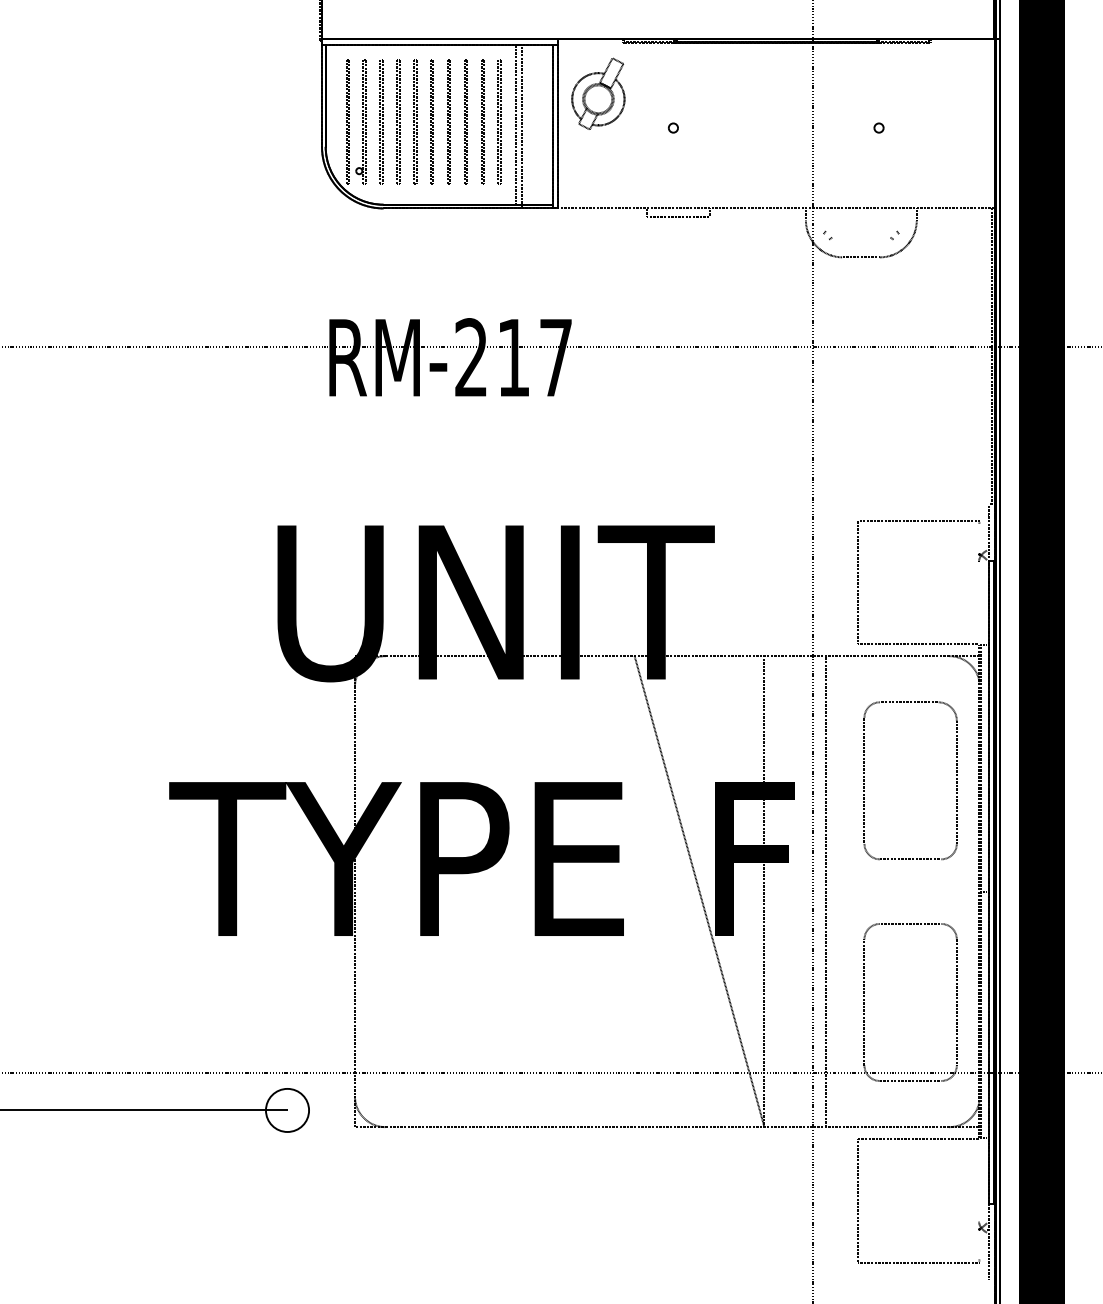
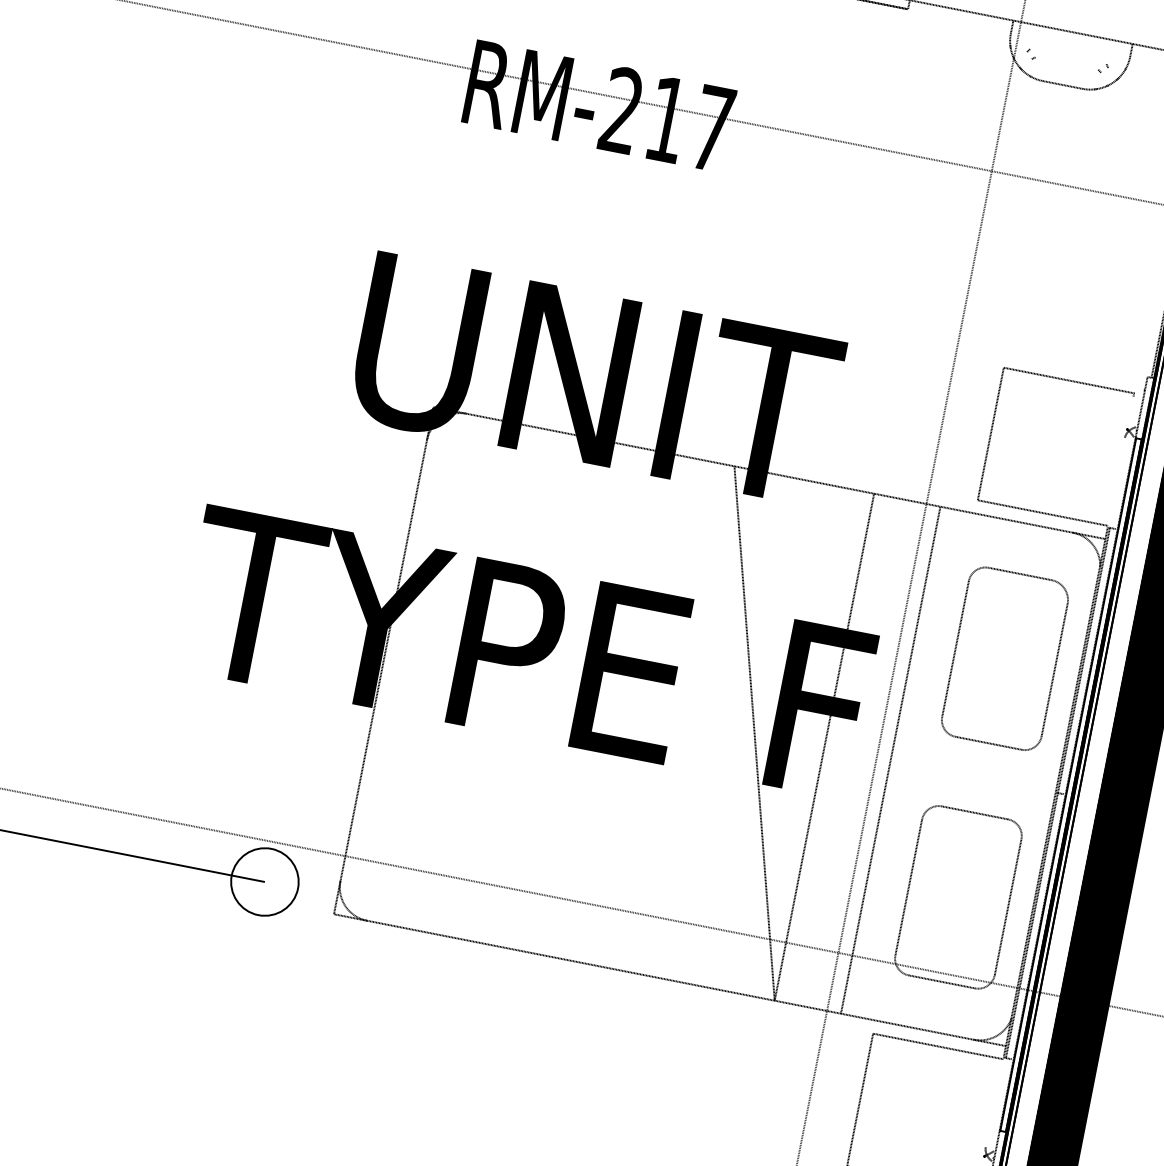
circle: (287, 1110) -> (264, 882), size x1.43

